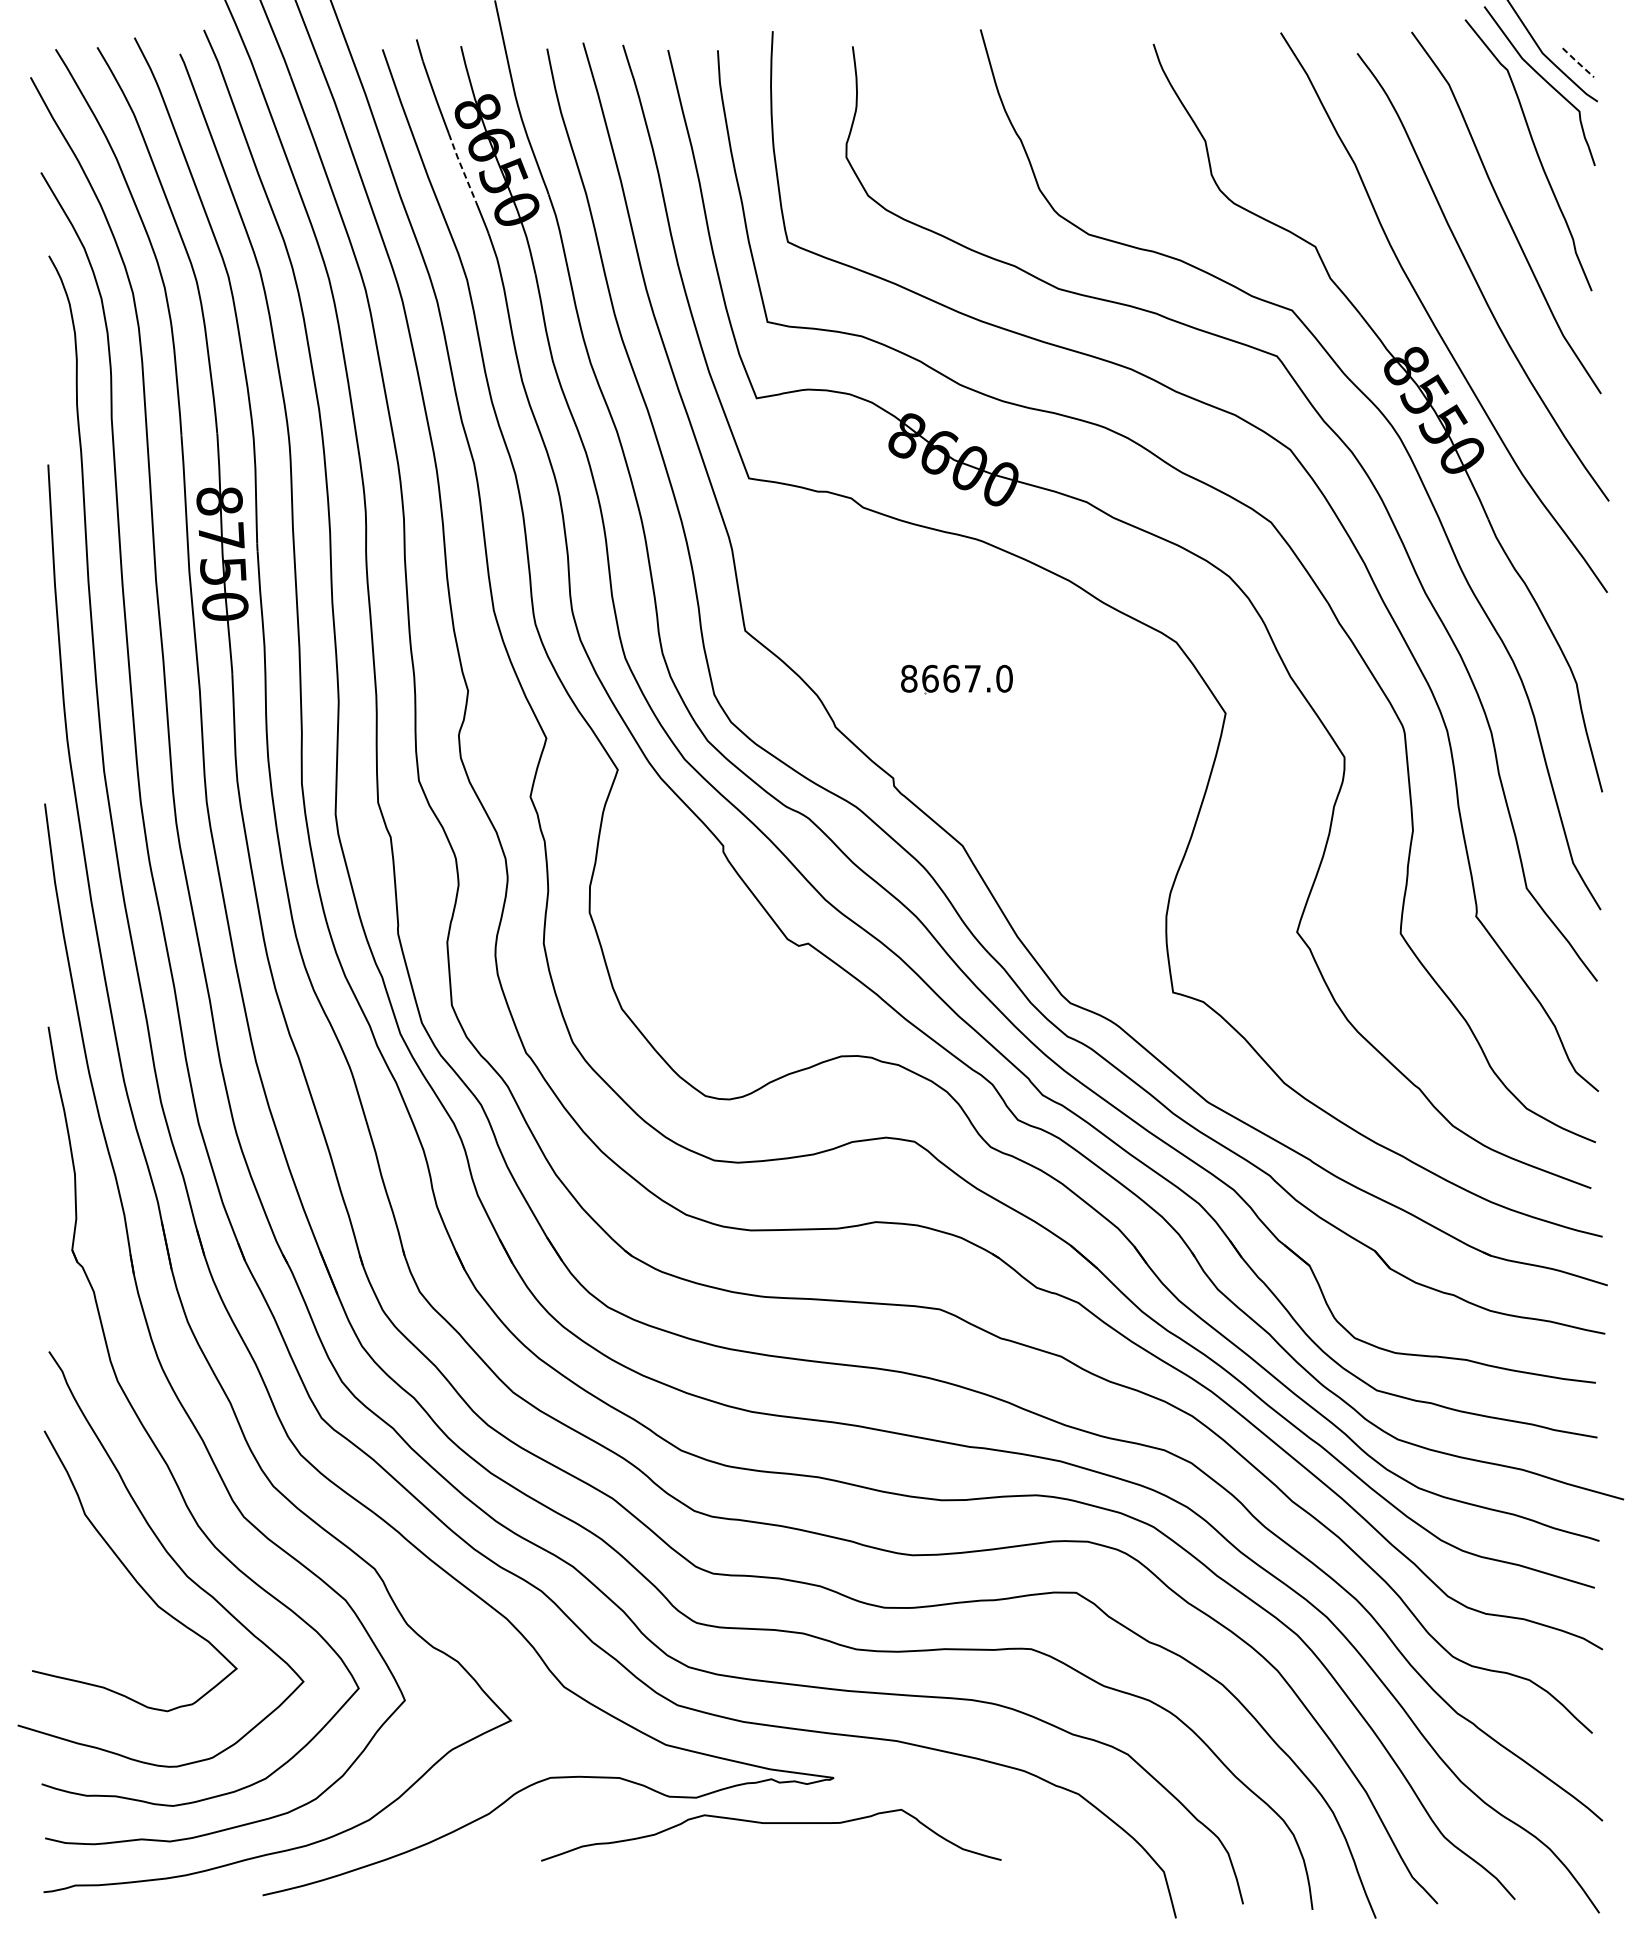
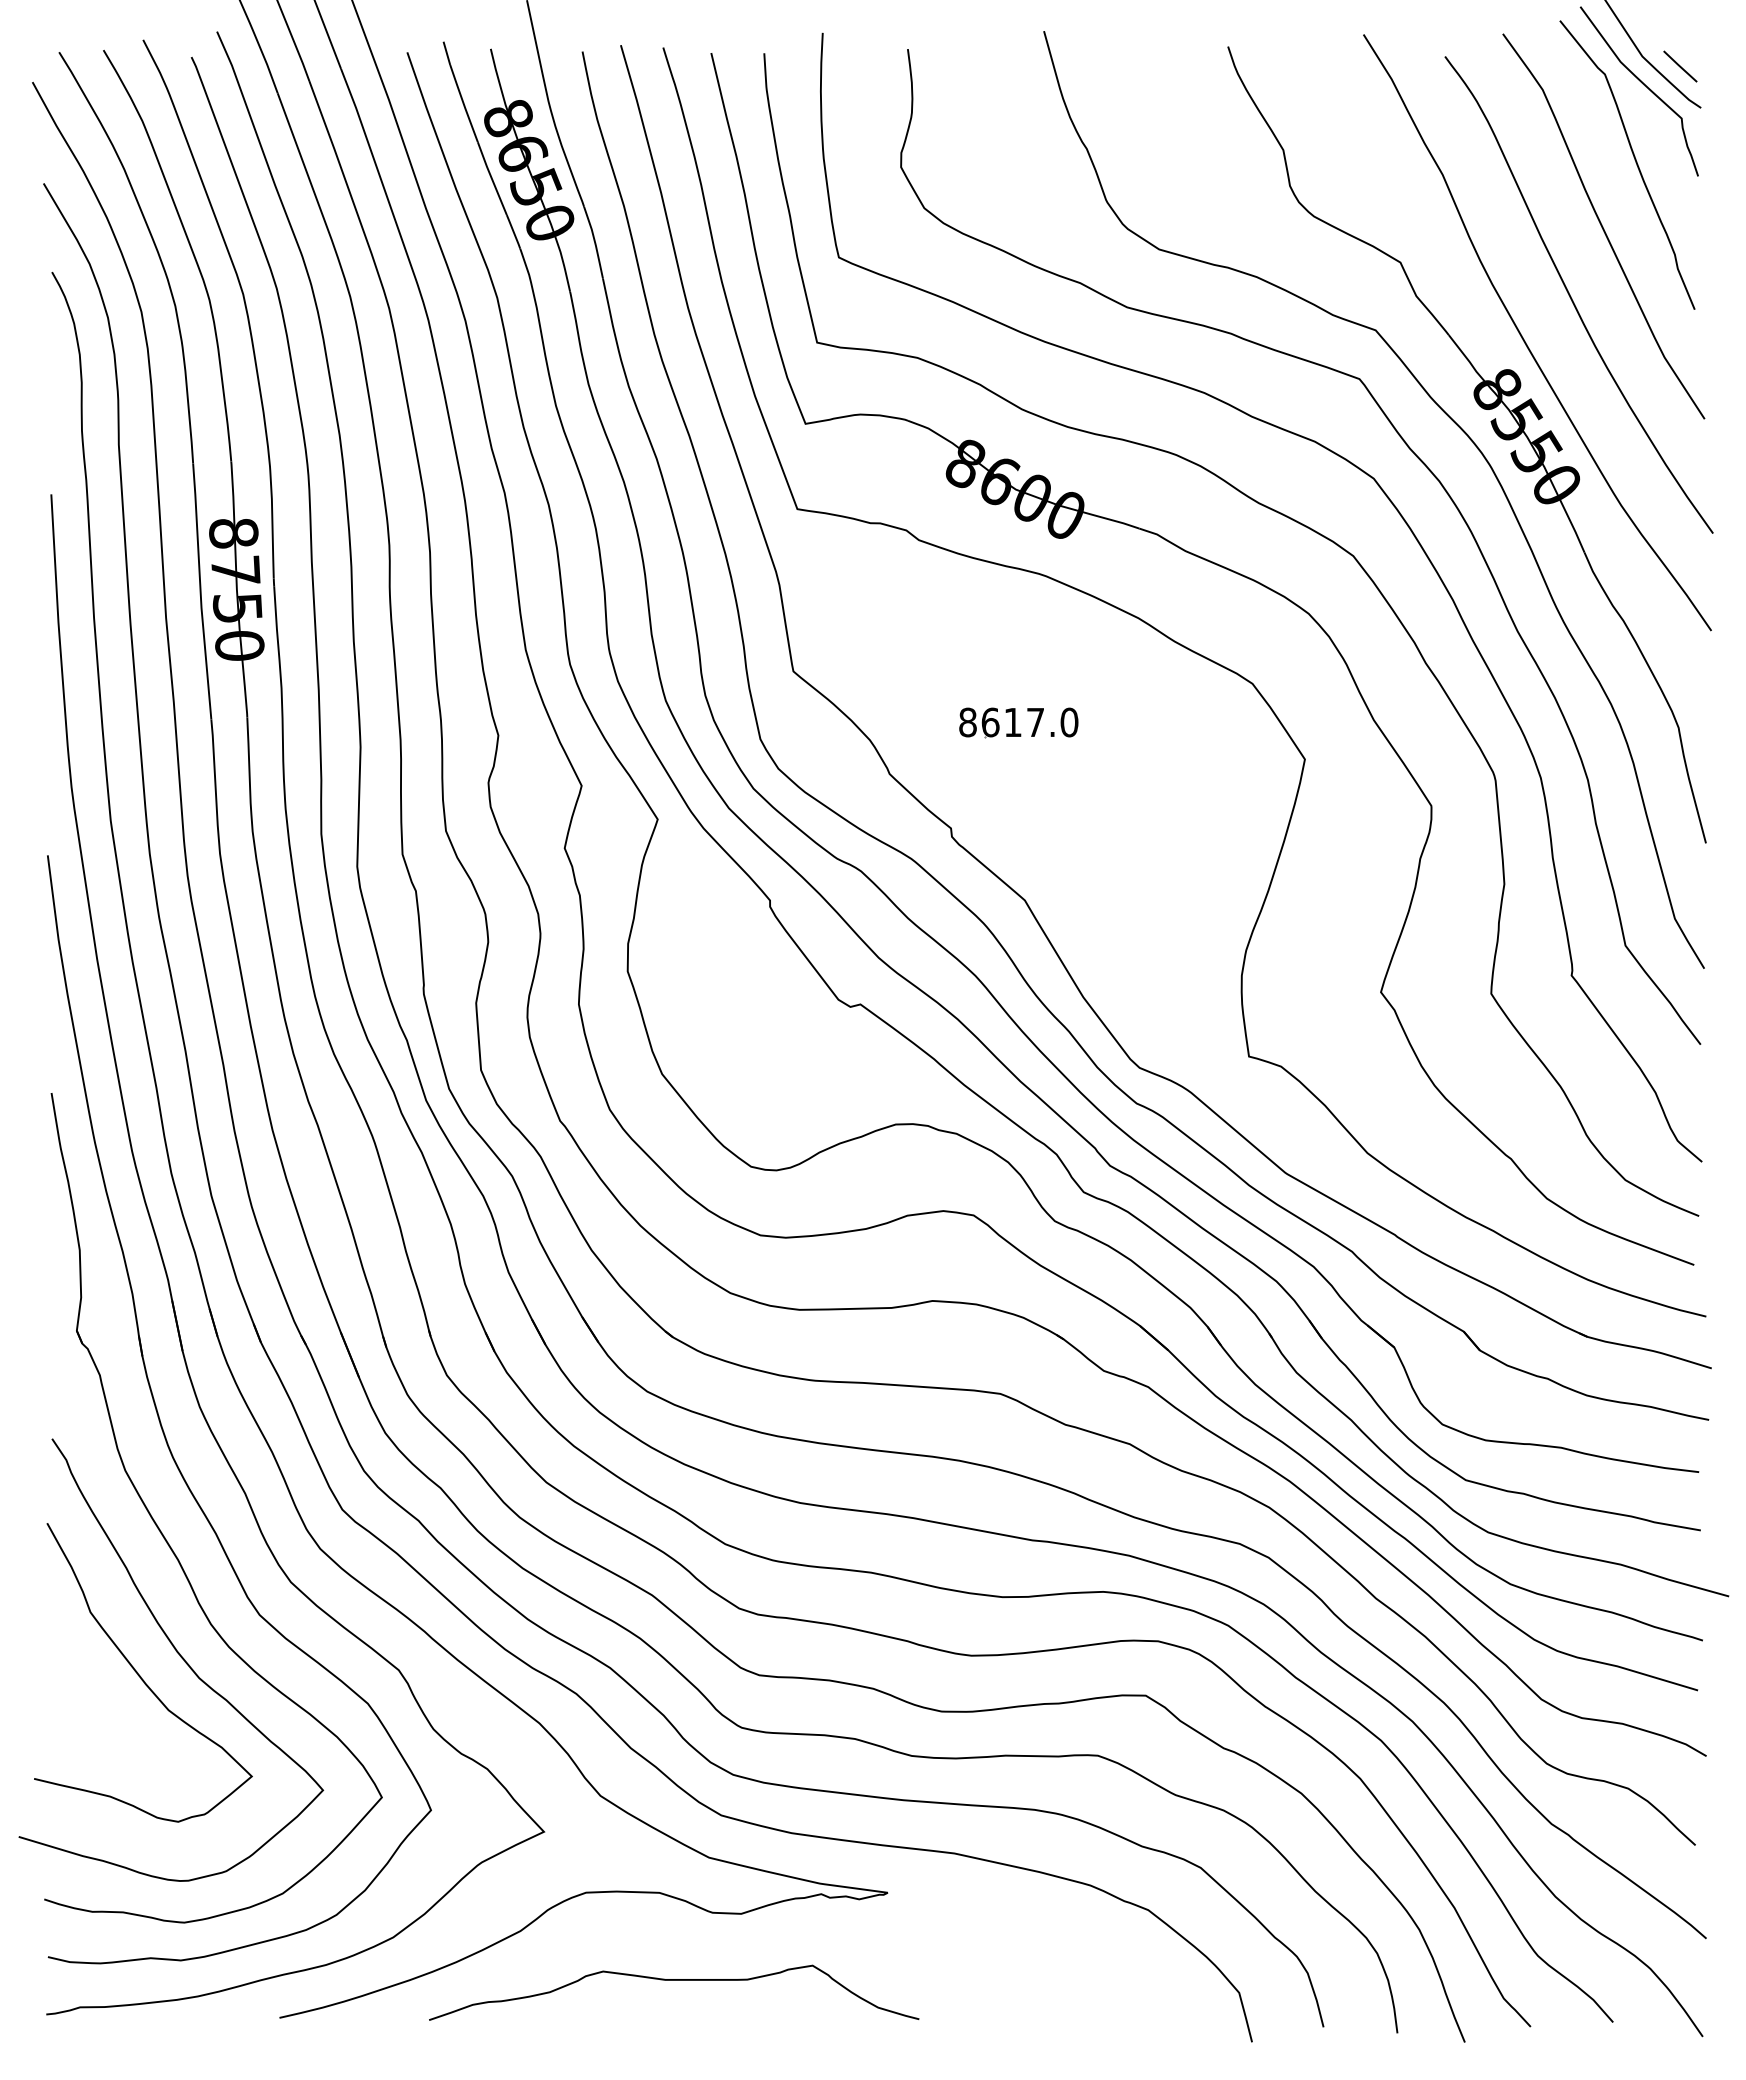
line: (1578, 62) -> (1680, 66), dashed -> solid
line: (461, 167) -> (491, 178), dashed -> solid
text: (951, 678) -> (1013, 722), 8667.0 -> 8617.0
curve: (771, 1823) -> (674, 1980), moved

